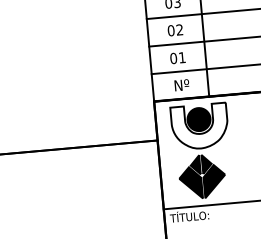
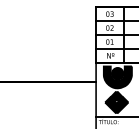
fill: (199, 127) -> (117, 77), added

